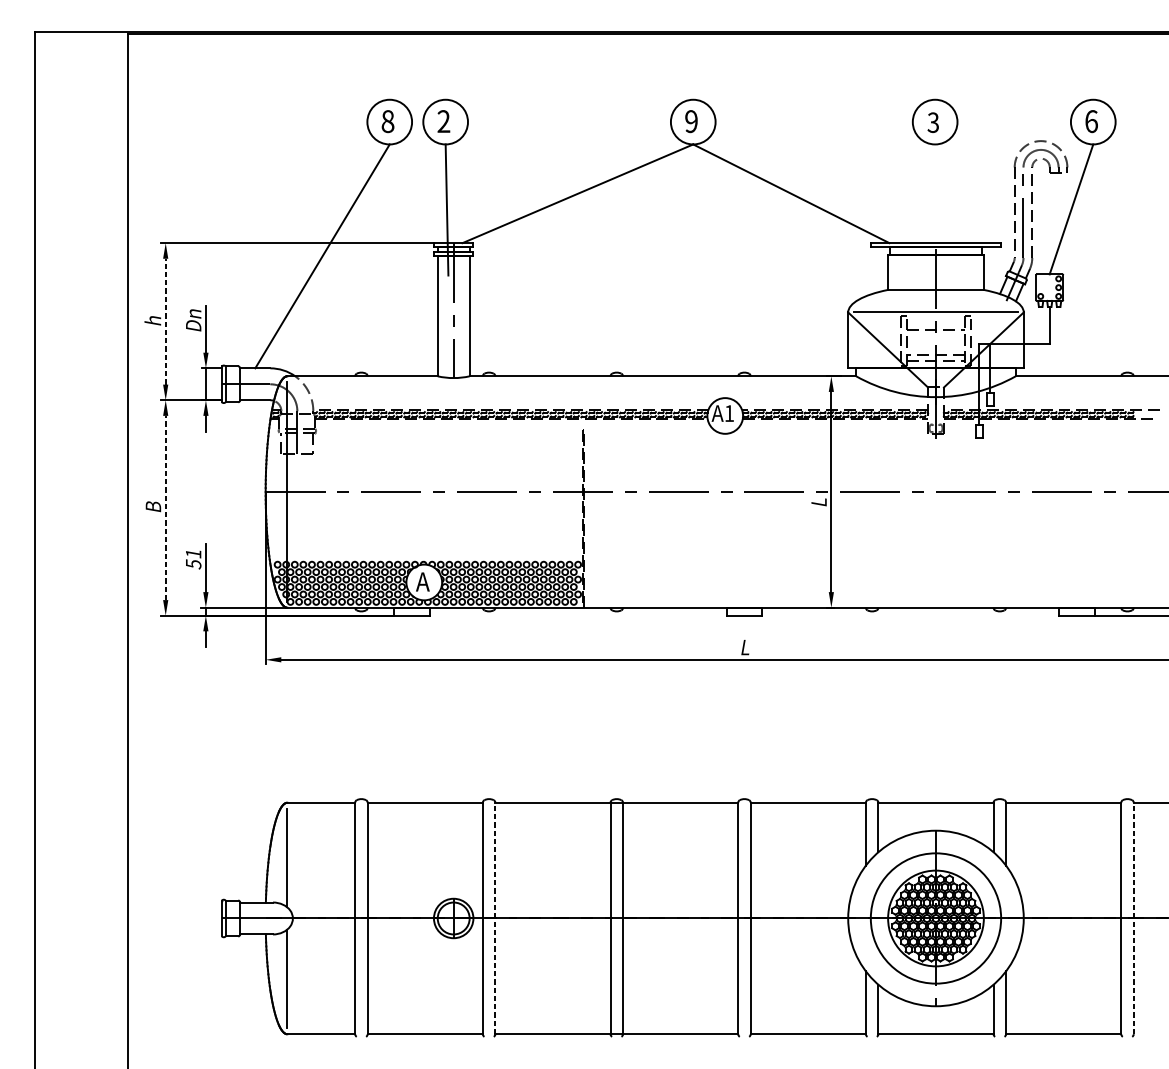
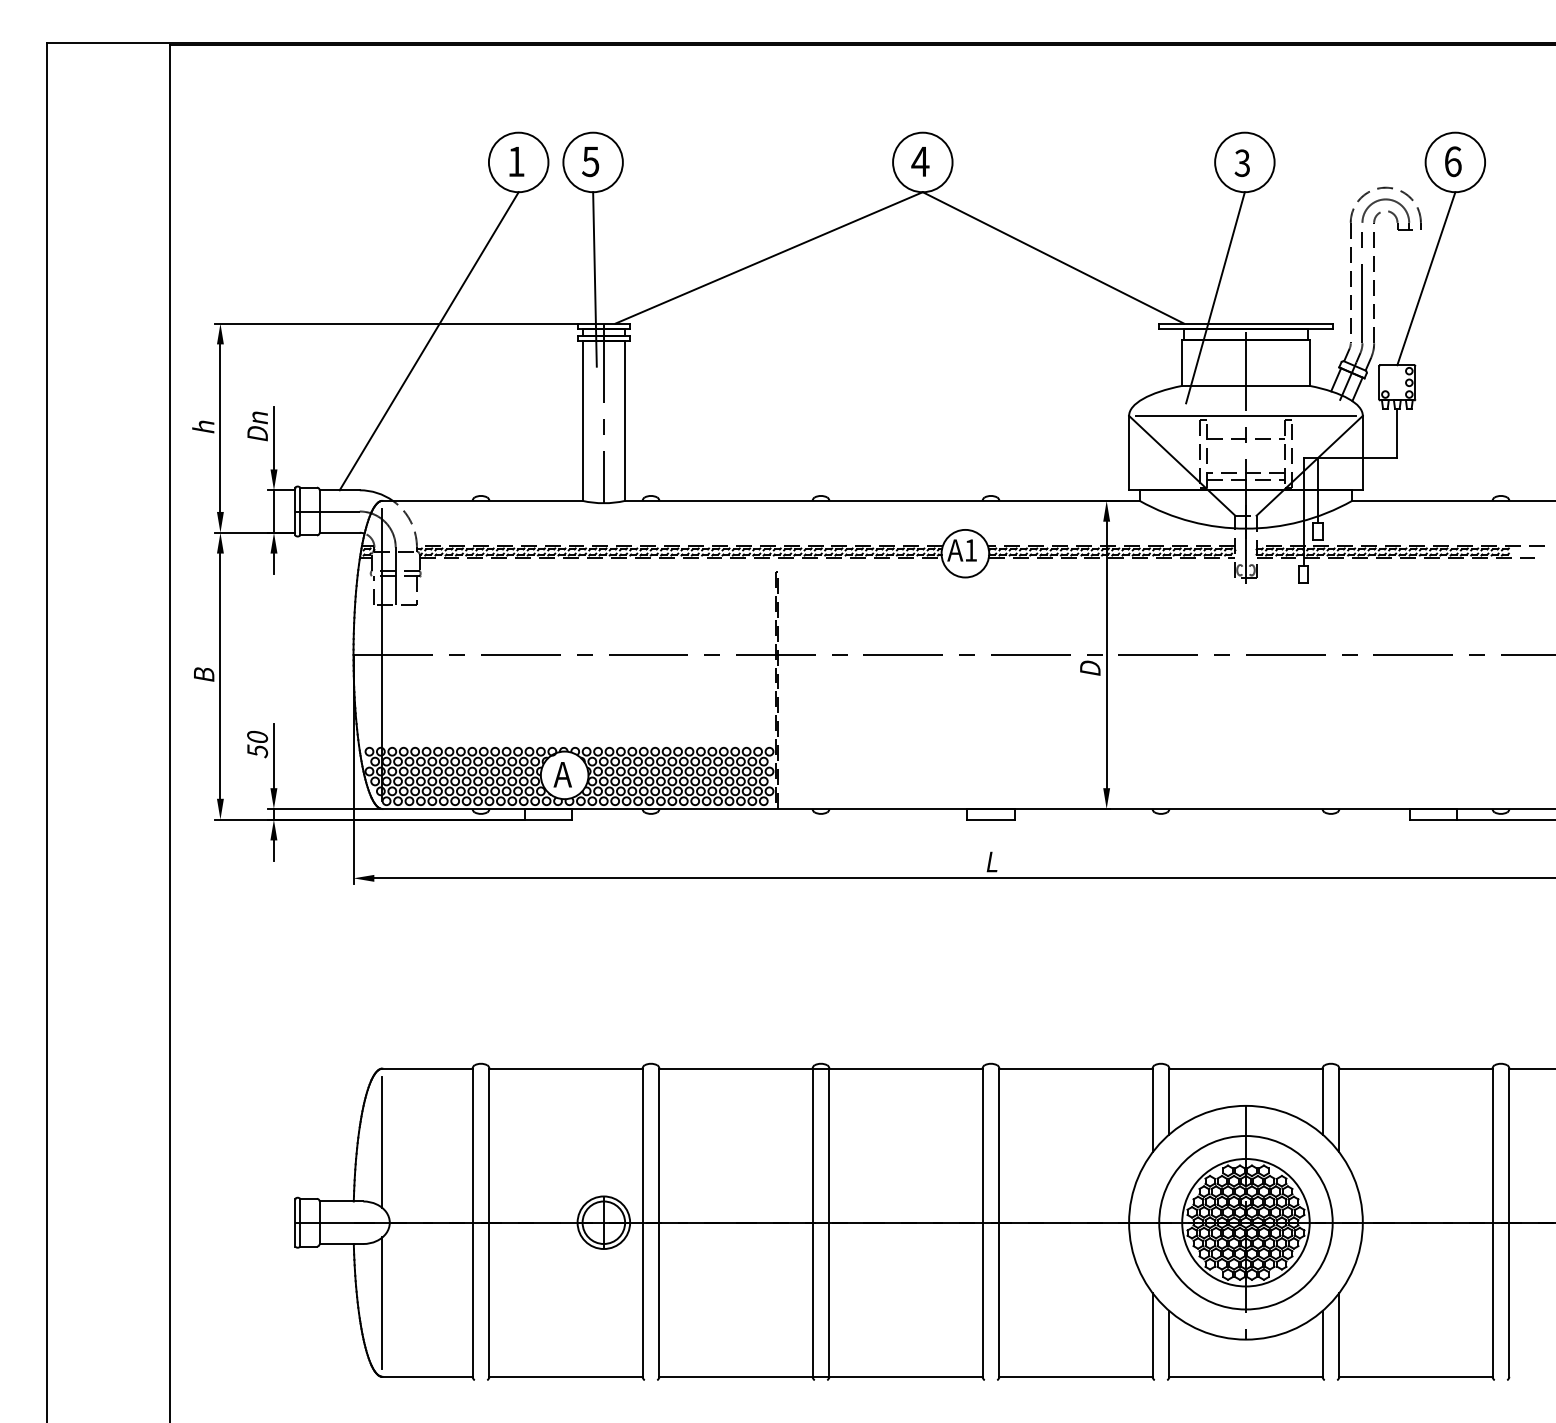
text: (388, 121) -> (516, 161), 8 -> 1
text: (443, 121) -> (590, 161), 2 -> 5
text: (691, 121) -> (920, 161), 9 -> 4
line: (913, 223) -> (1215, 297), added
line: (165, 321) -> (220, 428), dashed -> solid
text: (819, 501) -> (1090, 667), L -> D
line: (165, 508) -> (220, 676), dashed -> solid
text: (193, 553) -> (257, 736), 51 -> 50
line: (495, 918) -> (659, 1222), dashed -> solid
line: (1133, 918) -> (1509, 1222), dashed -> solid

